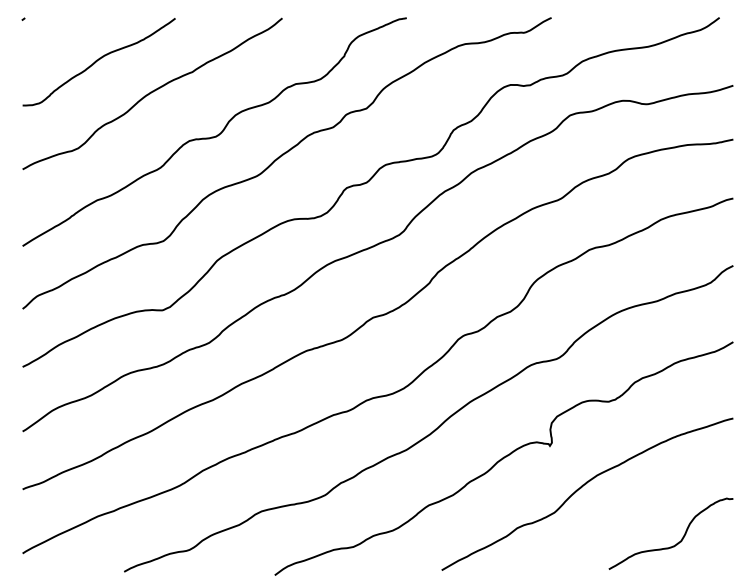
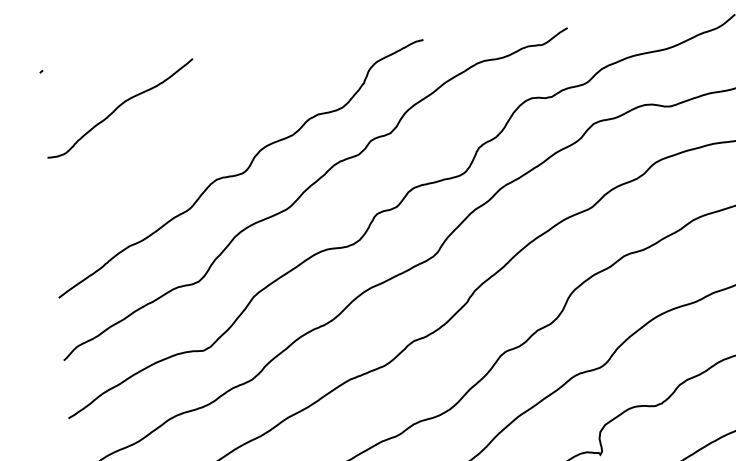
curve: (152, 92) -> (175, 134), removed

